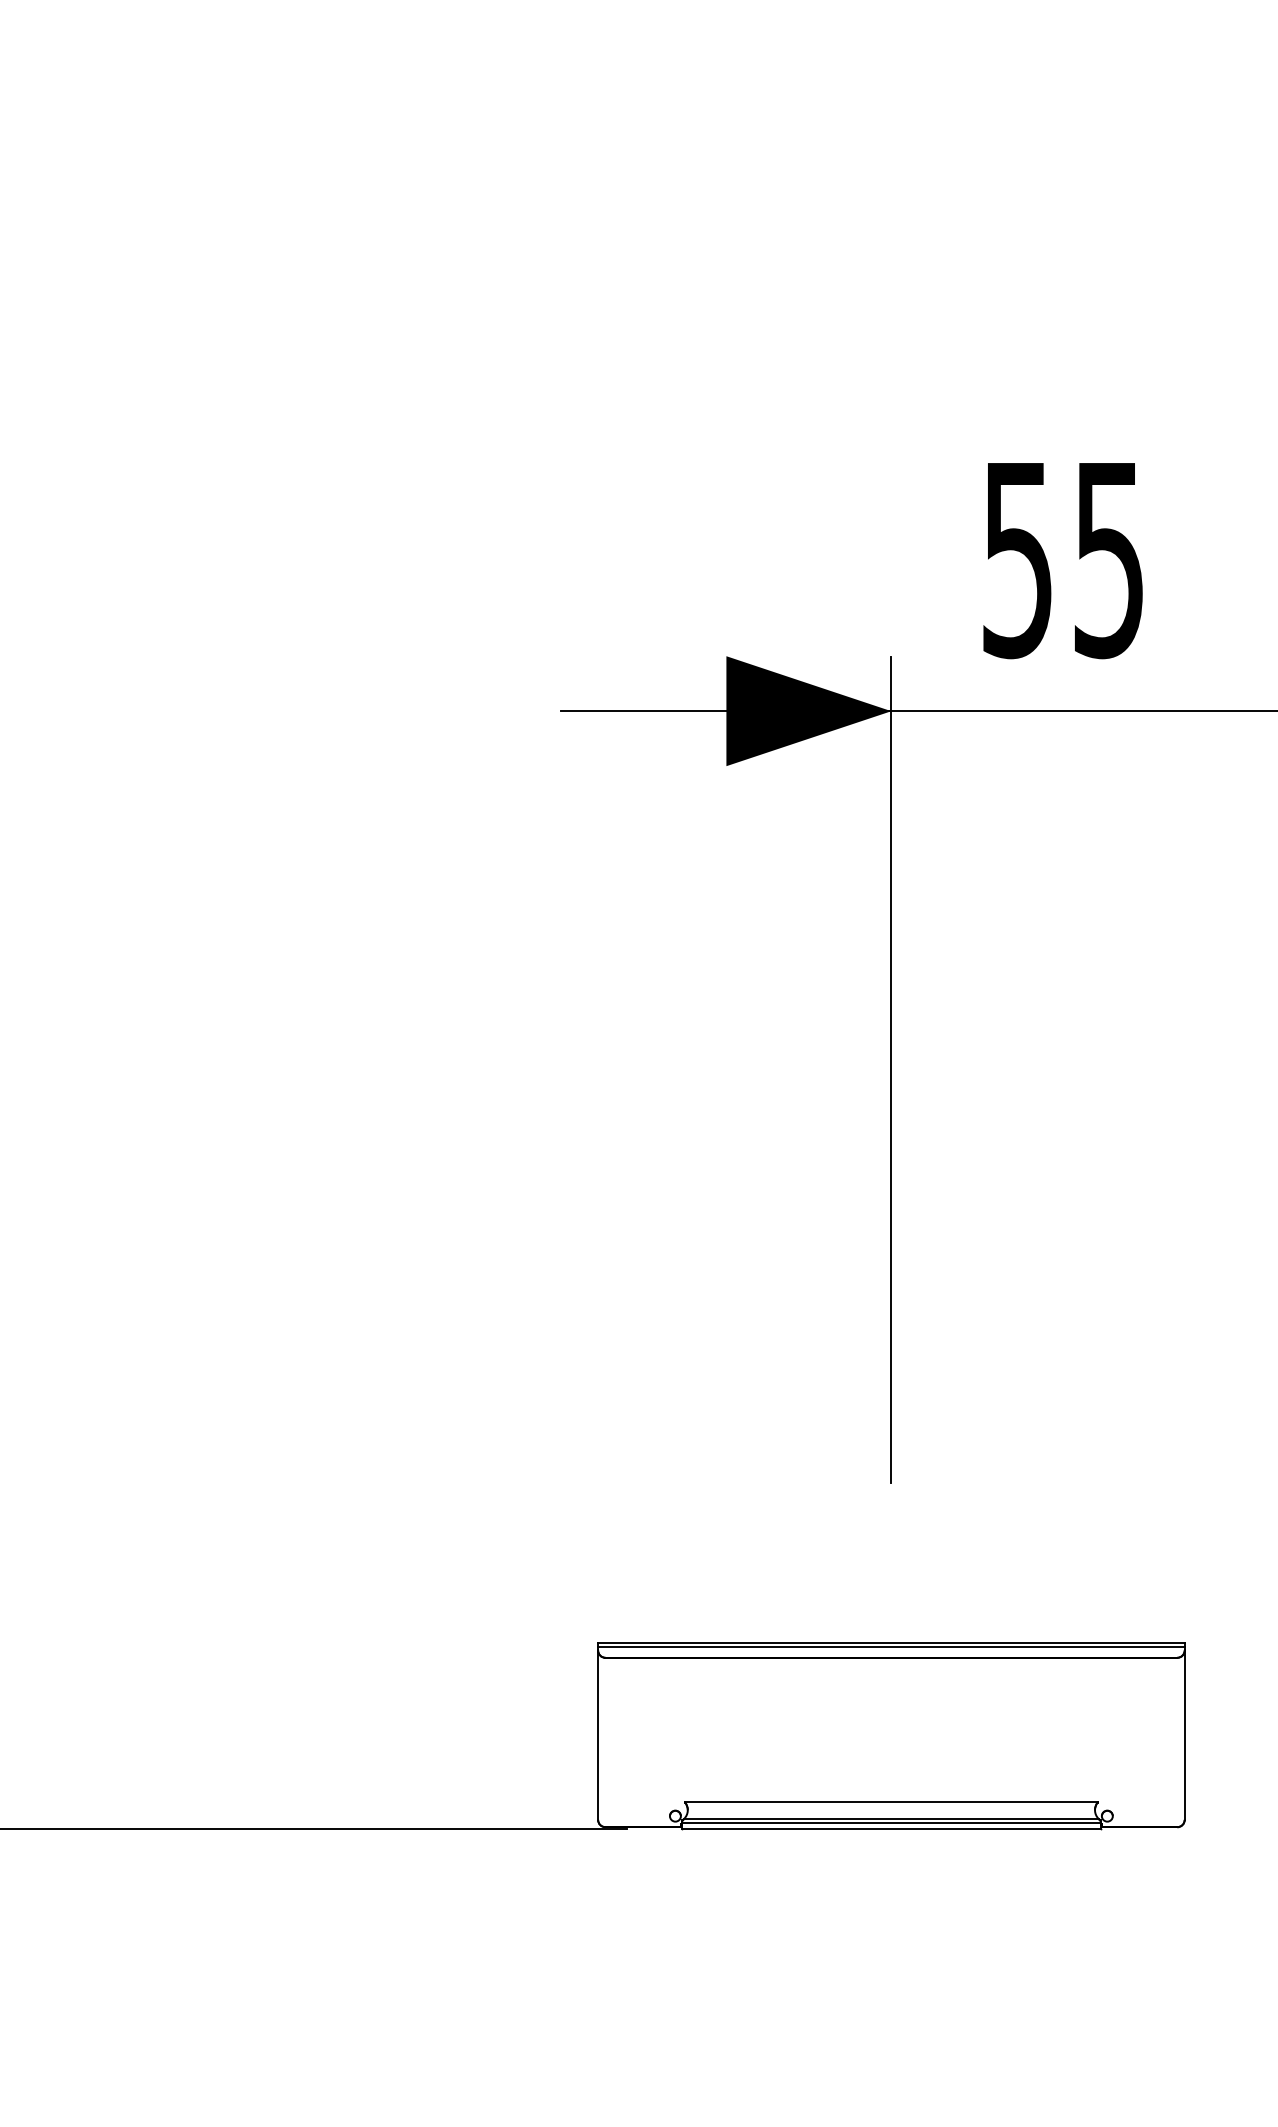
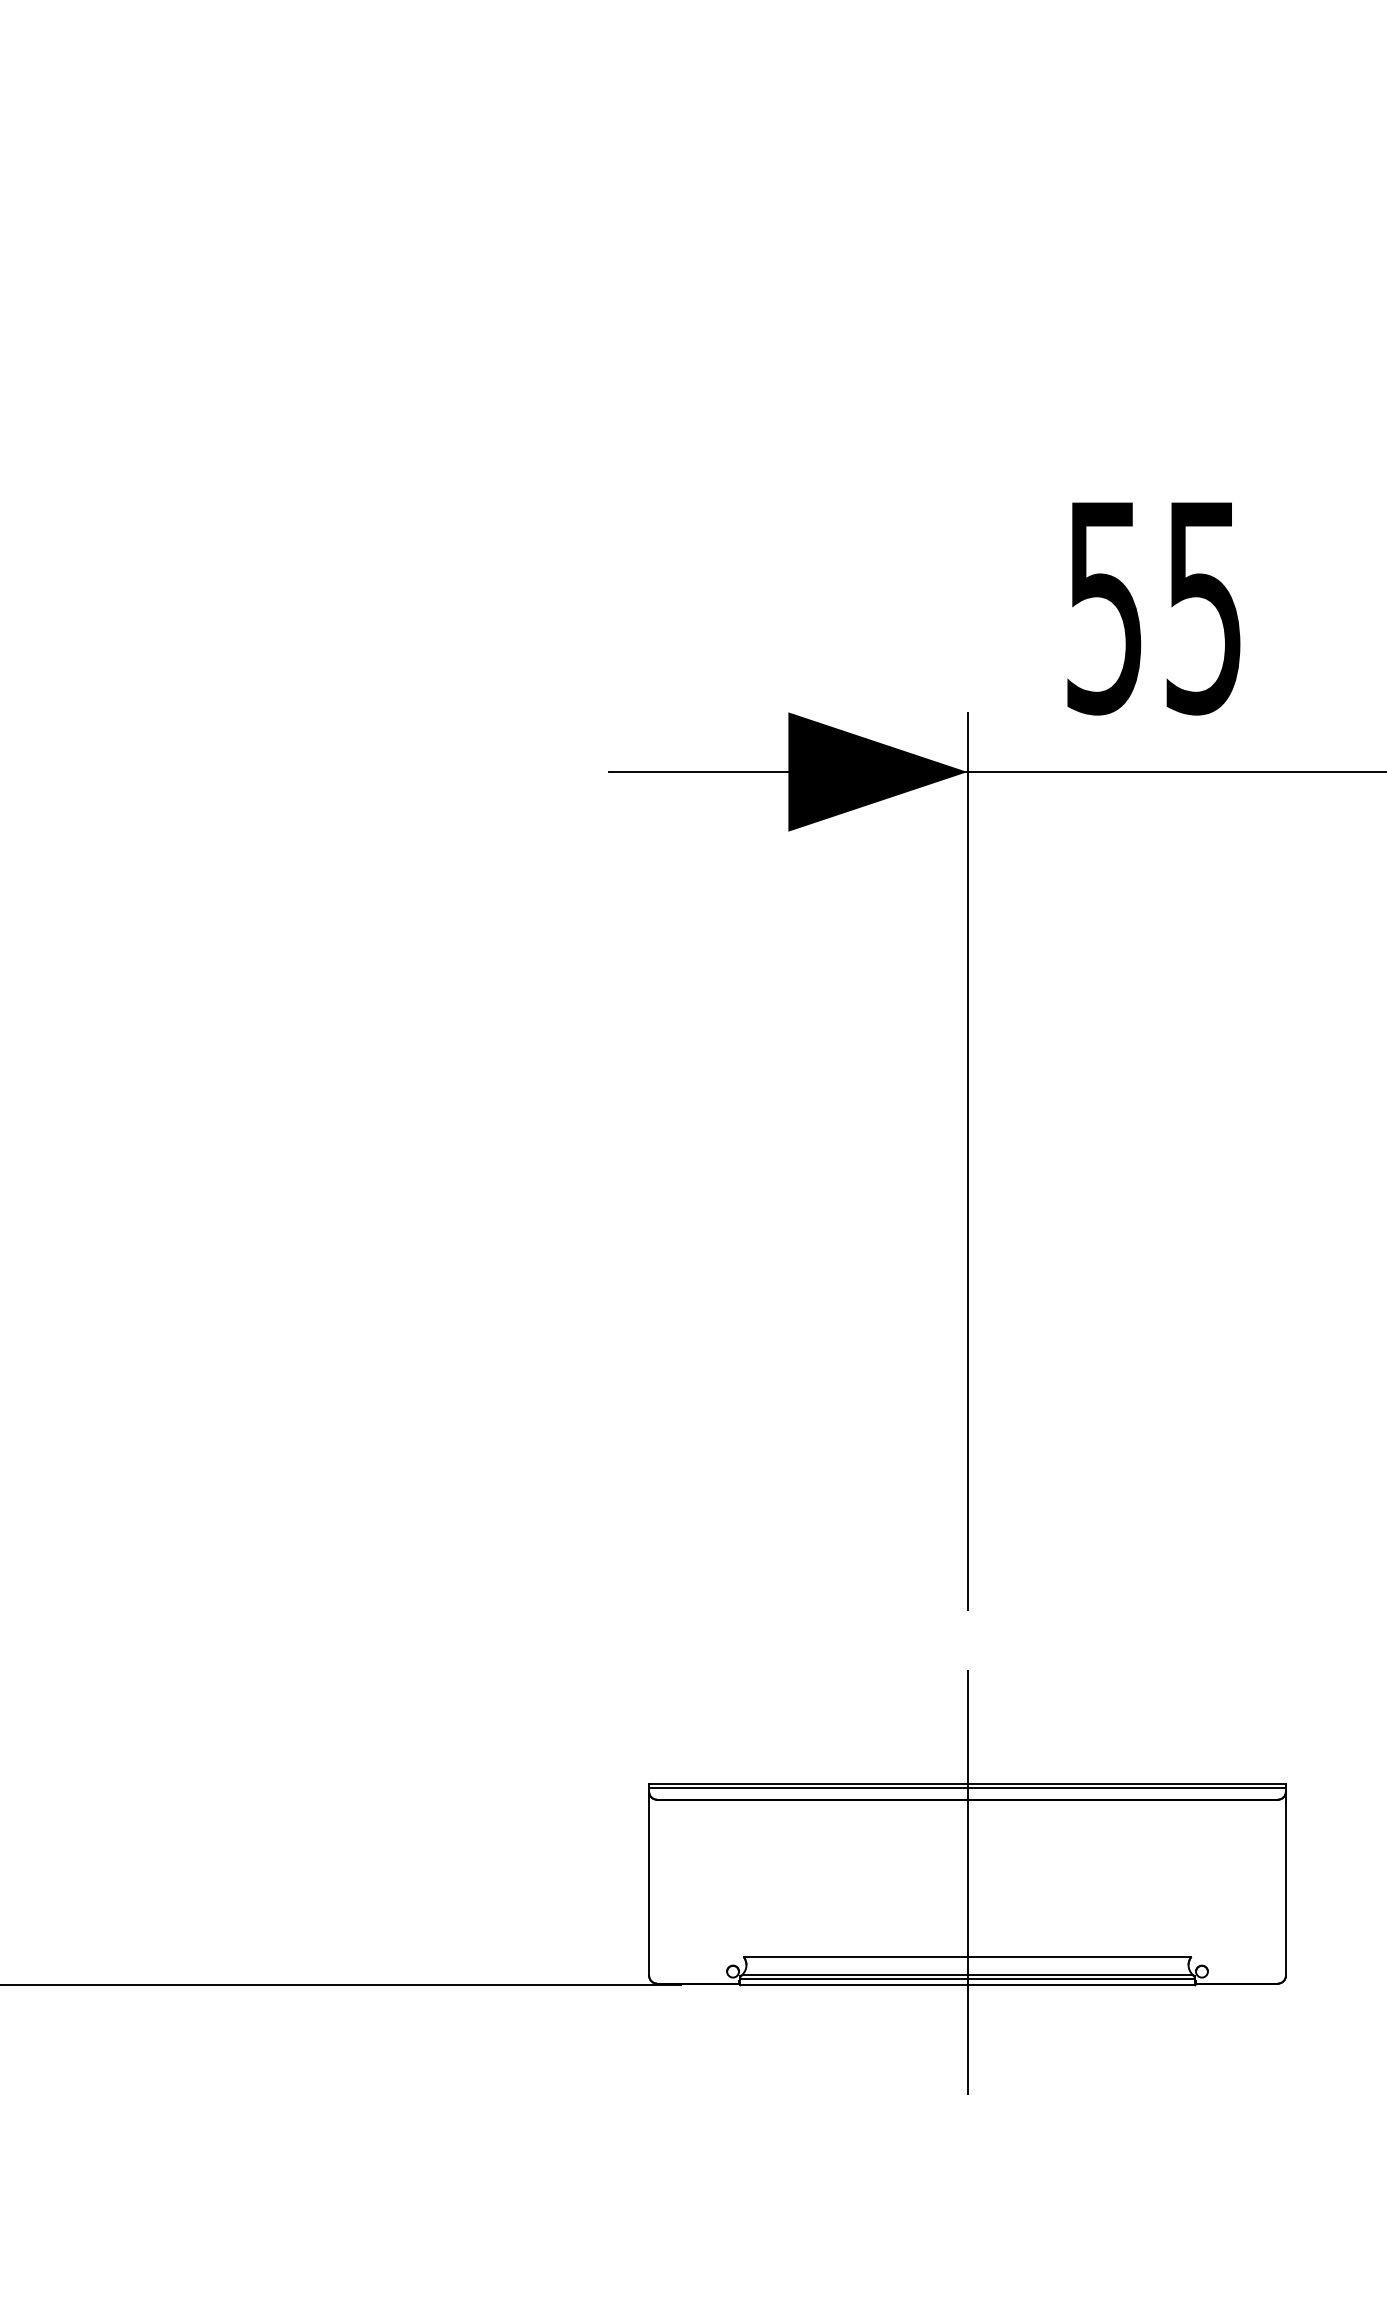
line: (891, 1734) -> (967, 1882), added

